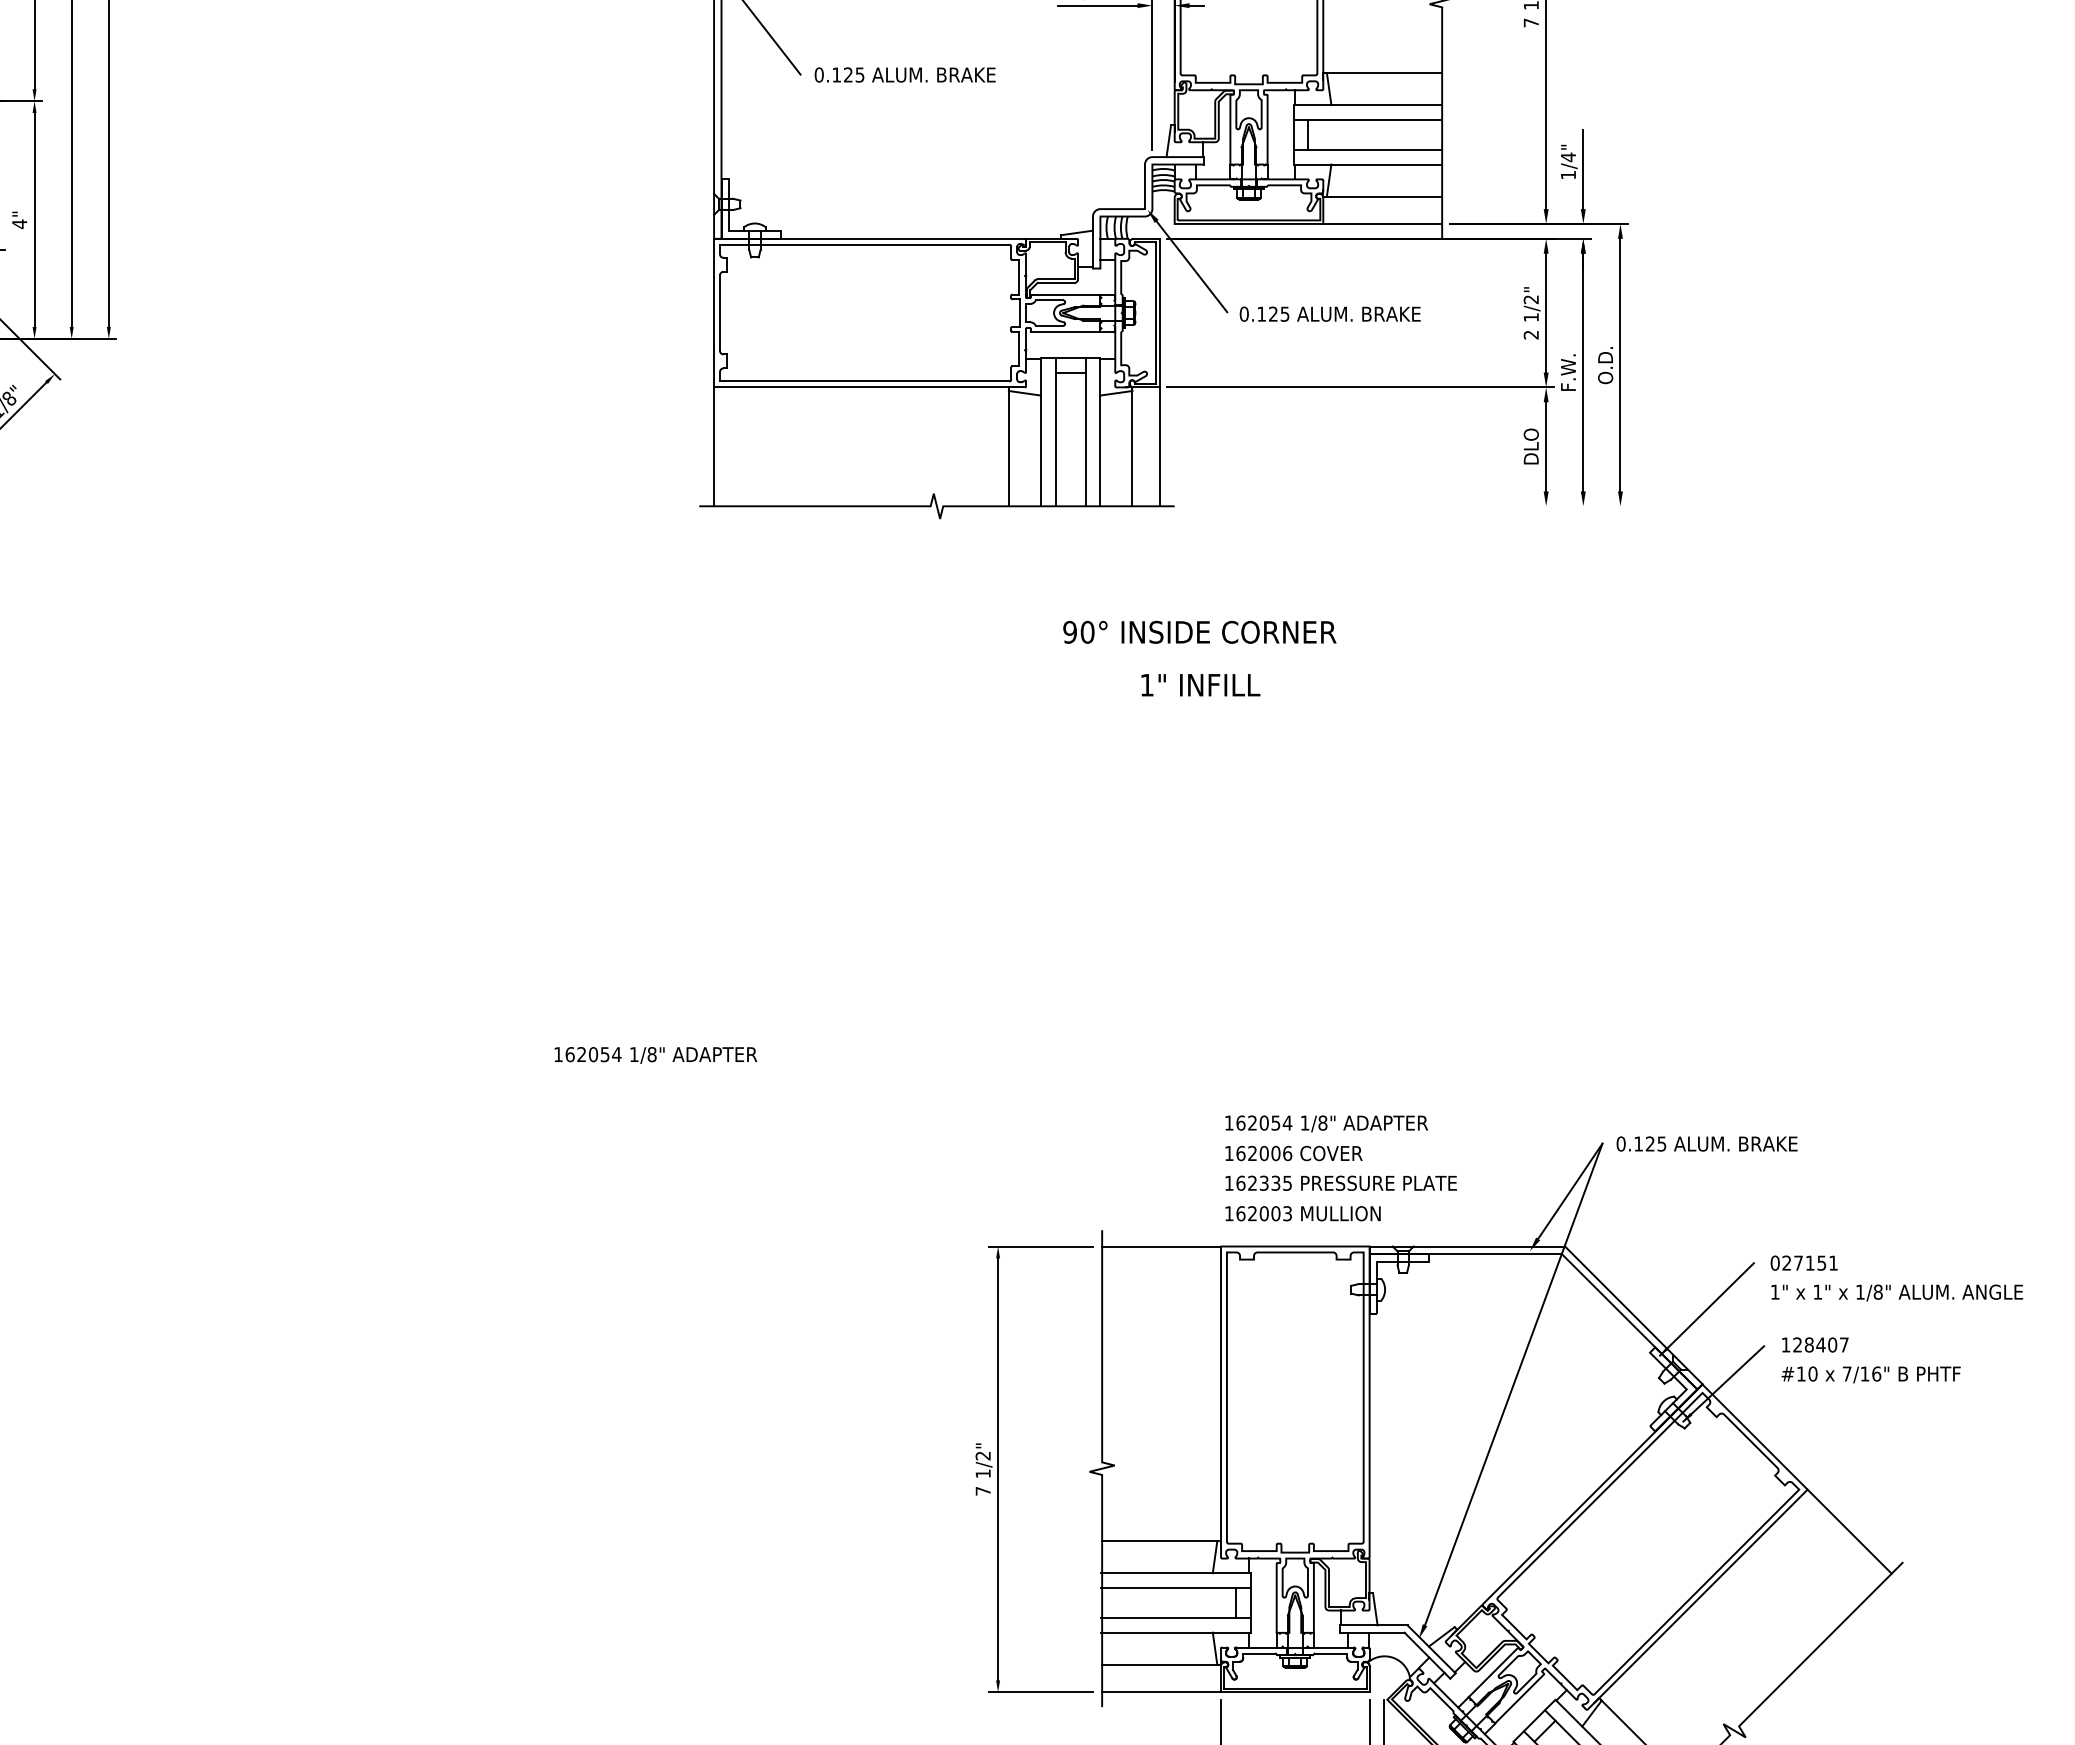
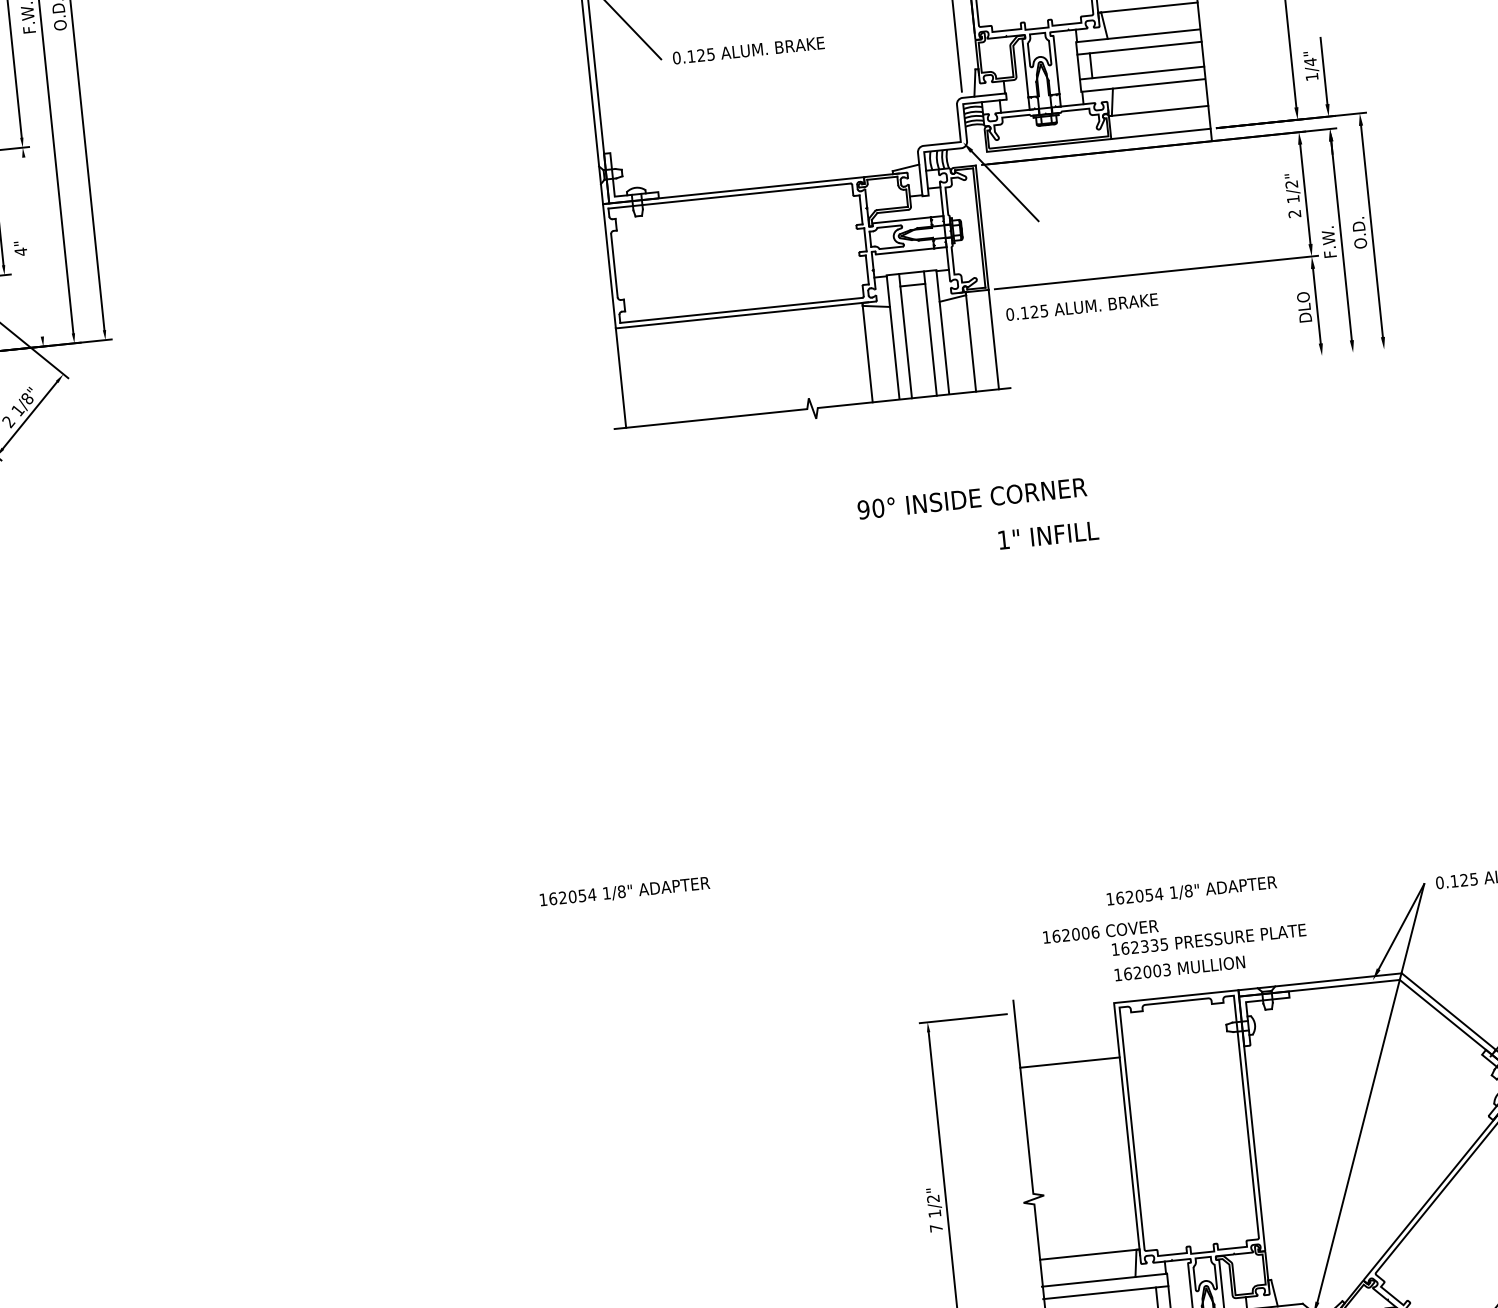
line: (34, 219) -> (32, 246), removed
text: (1329, 313) -> (1081, 306), moved
text: (1199, 631) -> (971, 497), moved
text: (1293, 1153) -> (1100, 931), moved
line: (1161, 1246) -> (1069, 1062), moved

